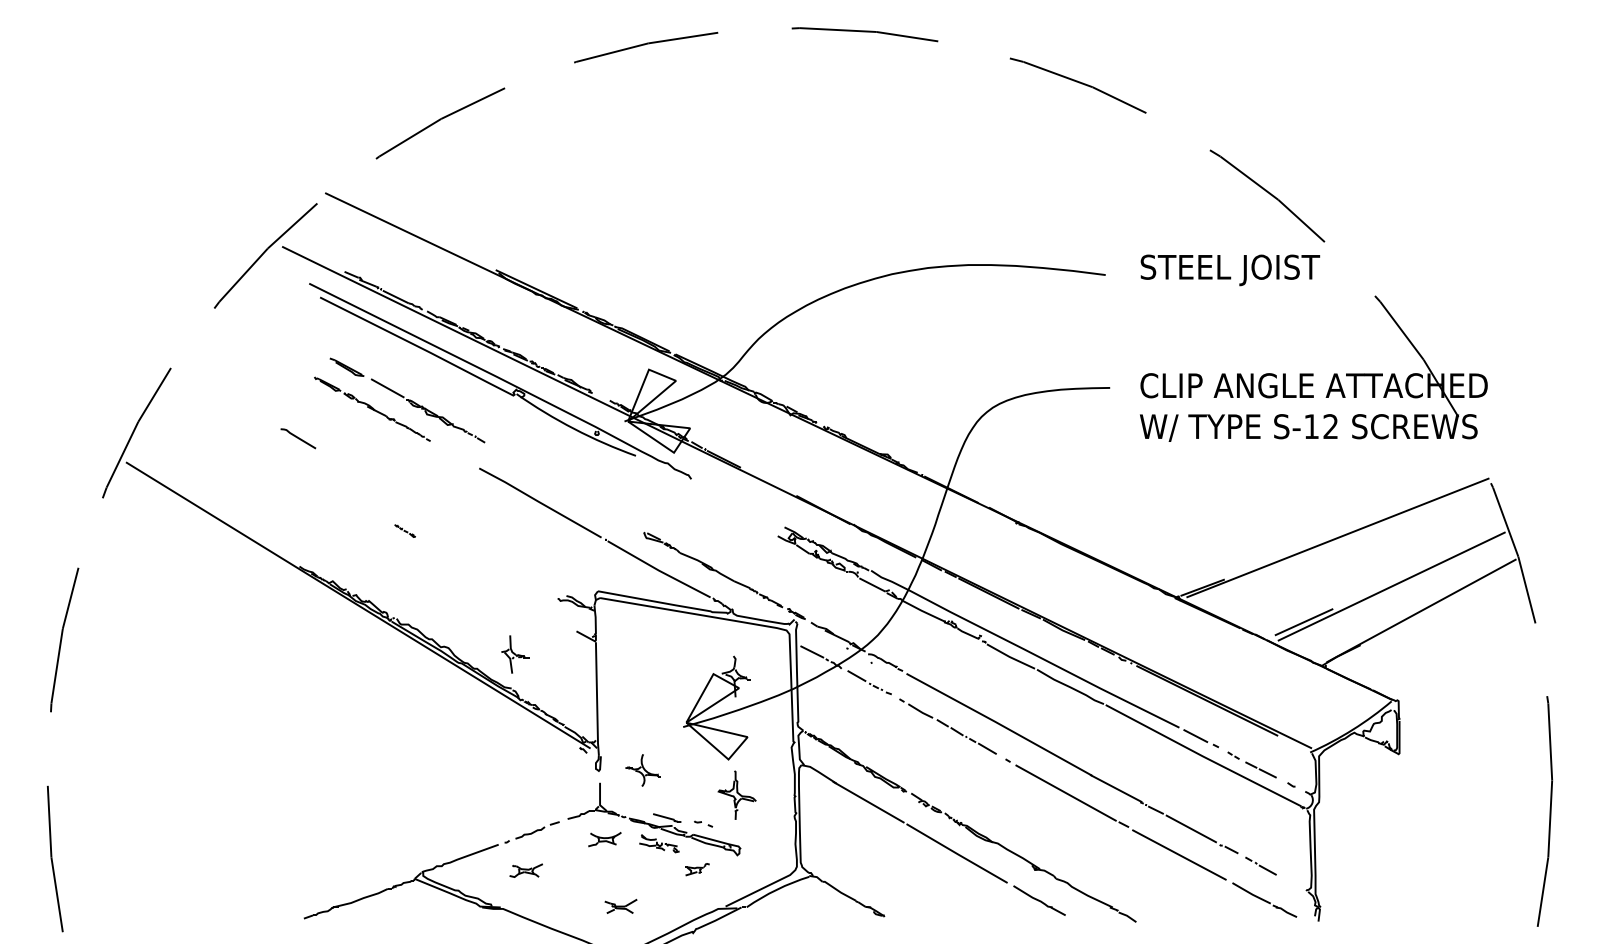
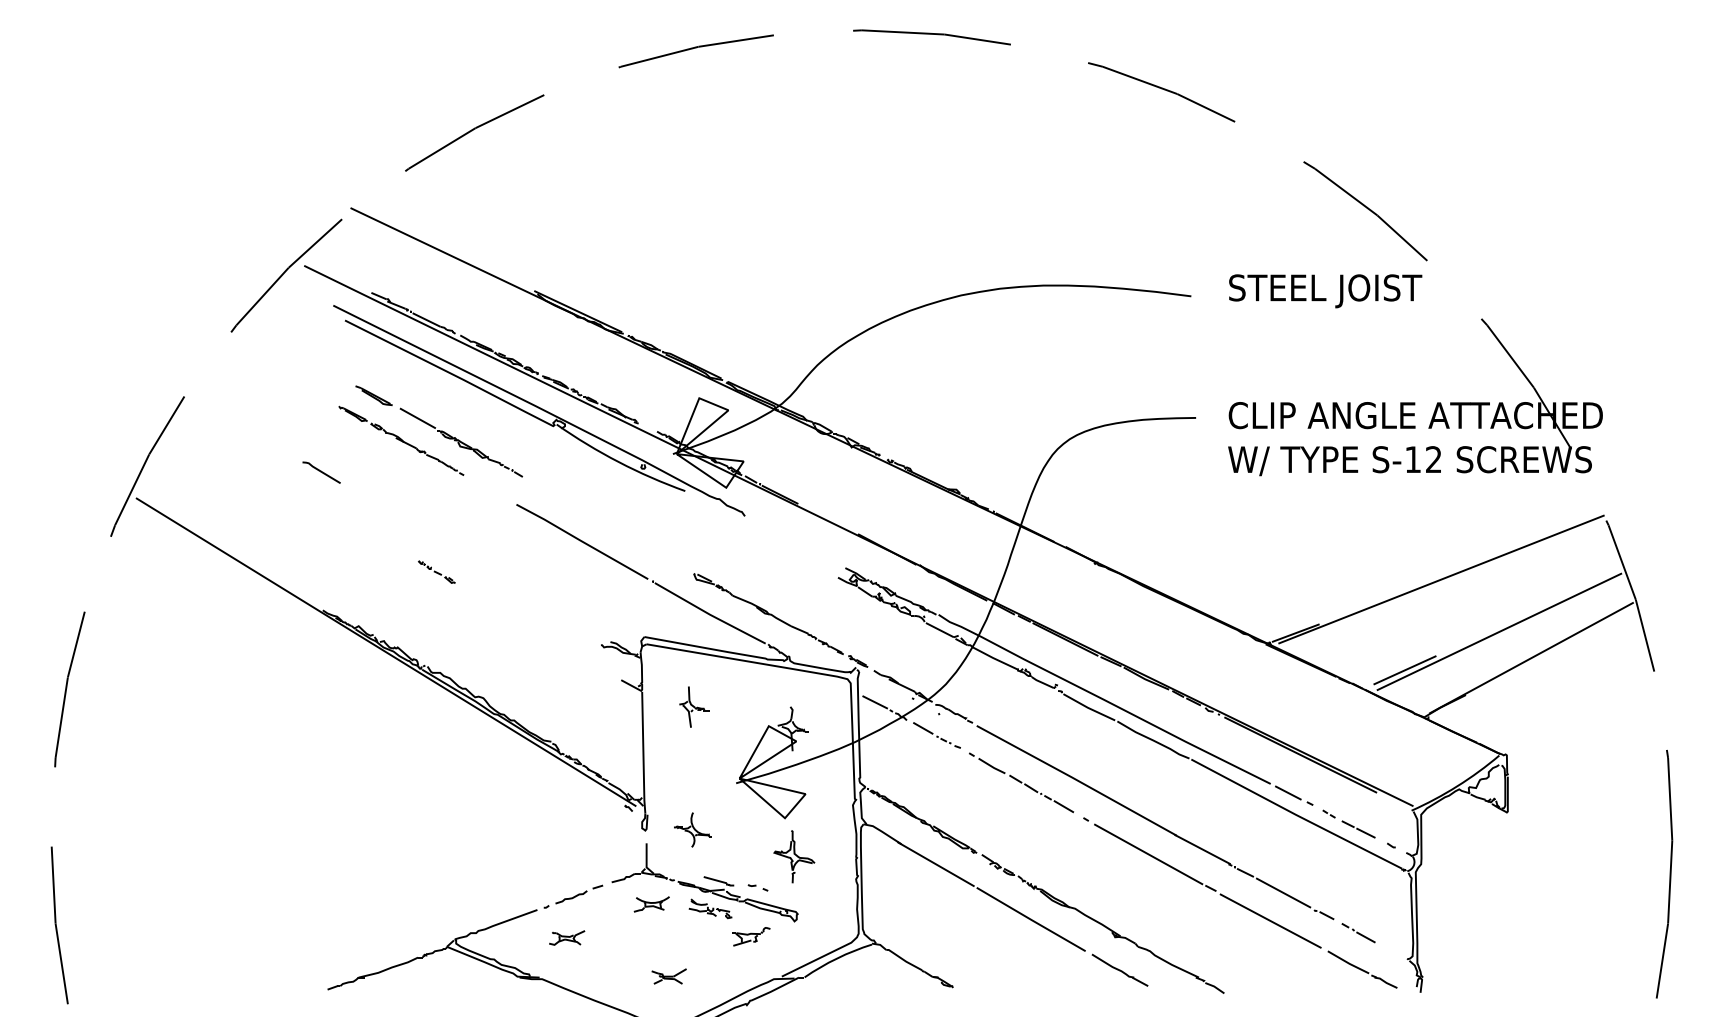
part: (405, 530) -> (436, 571), size x1.67
part: (515, 653) -> (694, 706), moved
part: (697, 869) -> (751, 936), size x1.43

